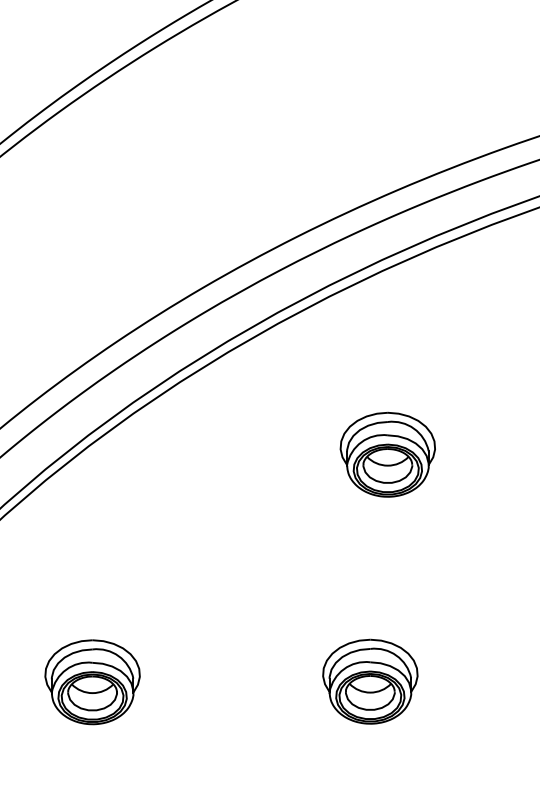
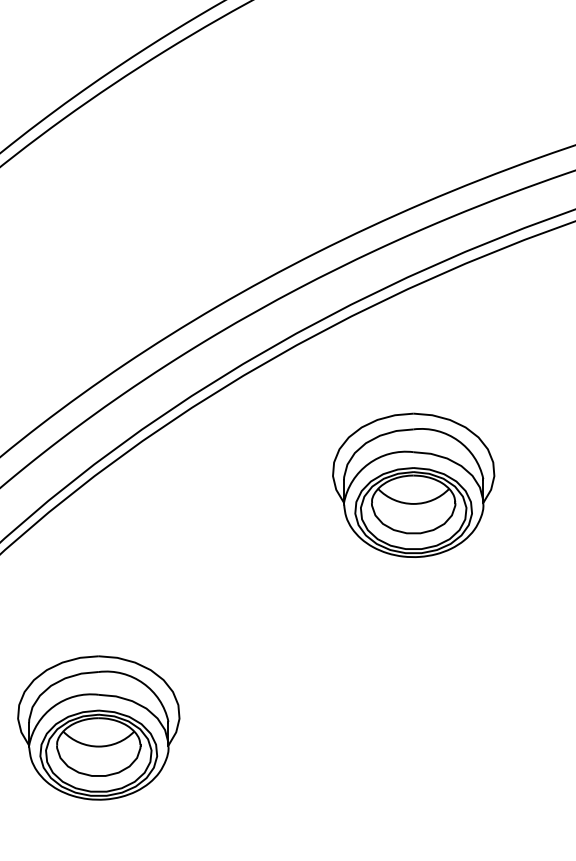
part: (387, 454) -> (413, 484), size x1.6
part: (92, 681) -> (98, 727), size x1.6
part: (369, 681) -> (394, 727), removed

